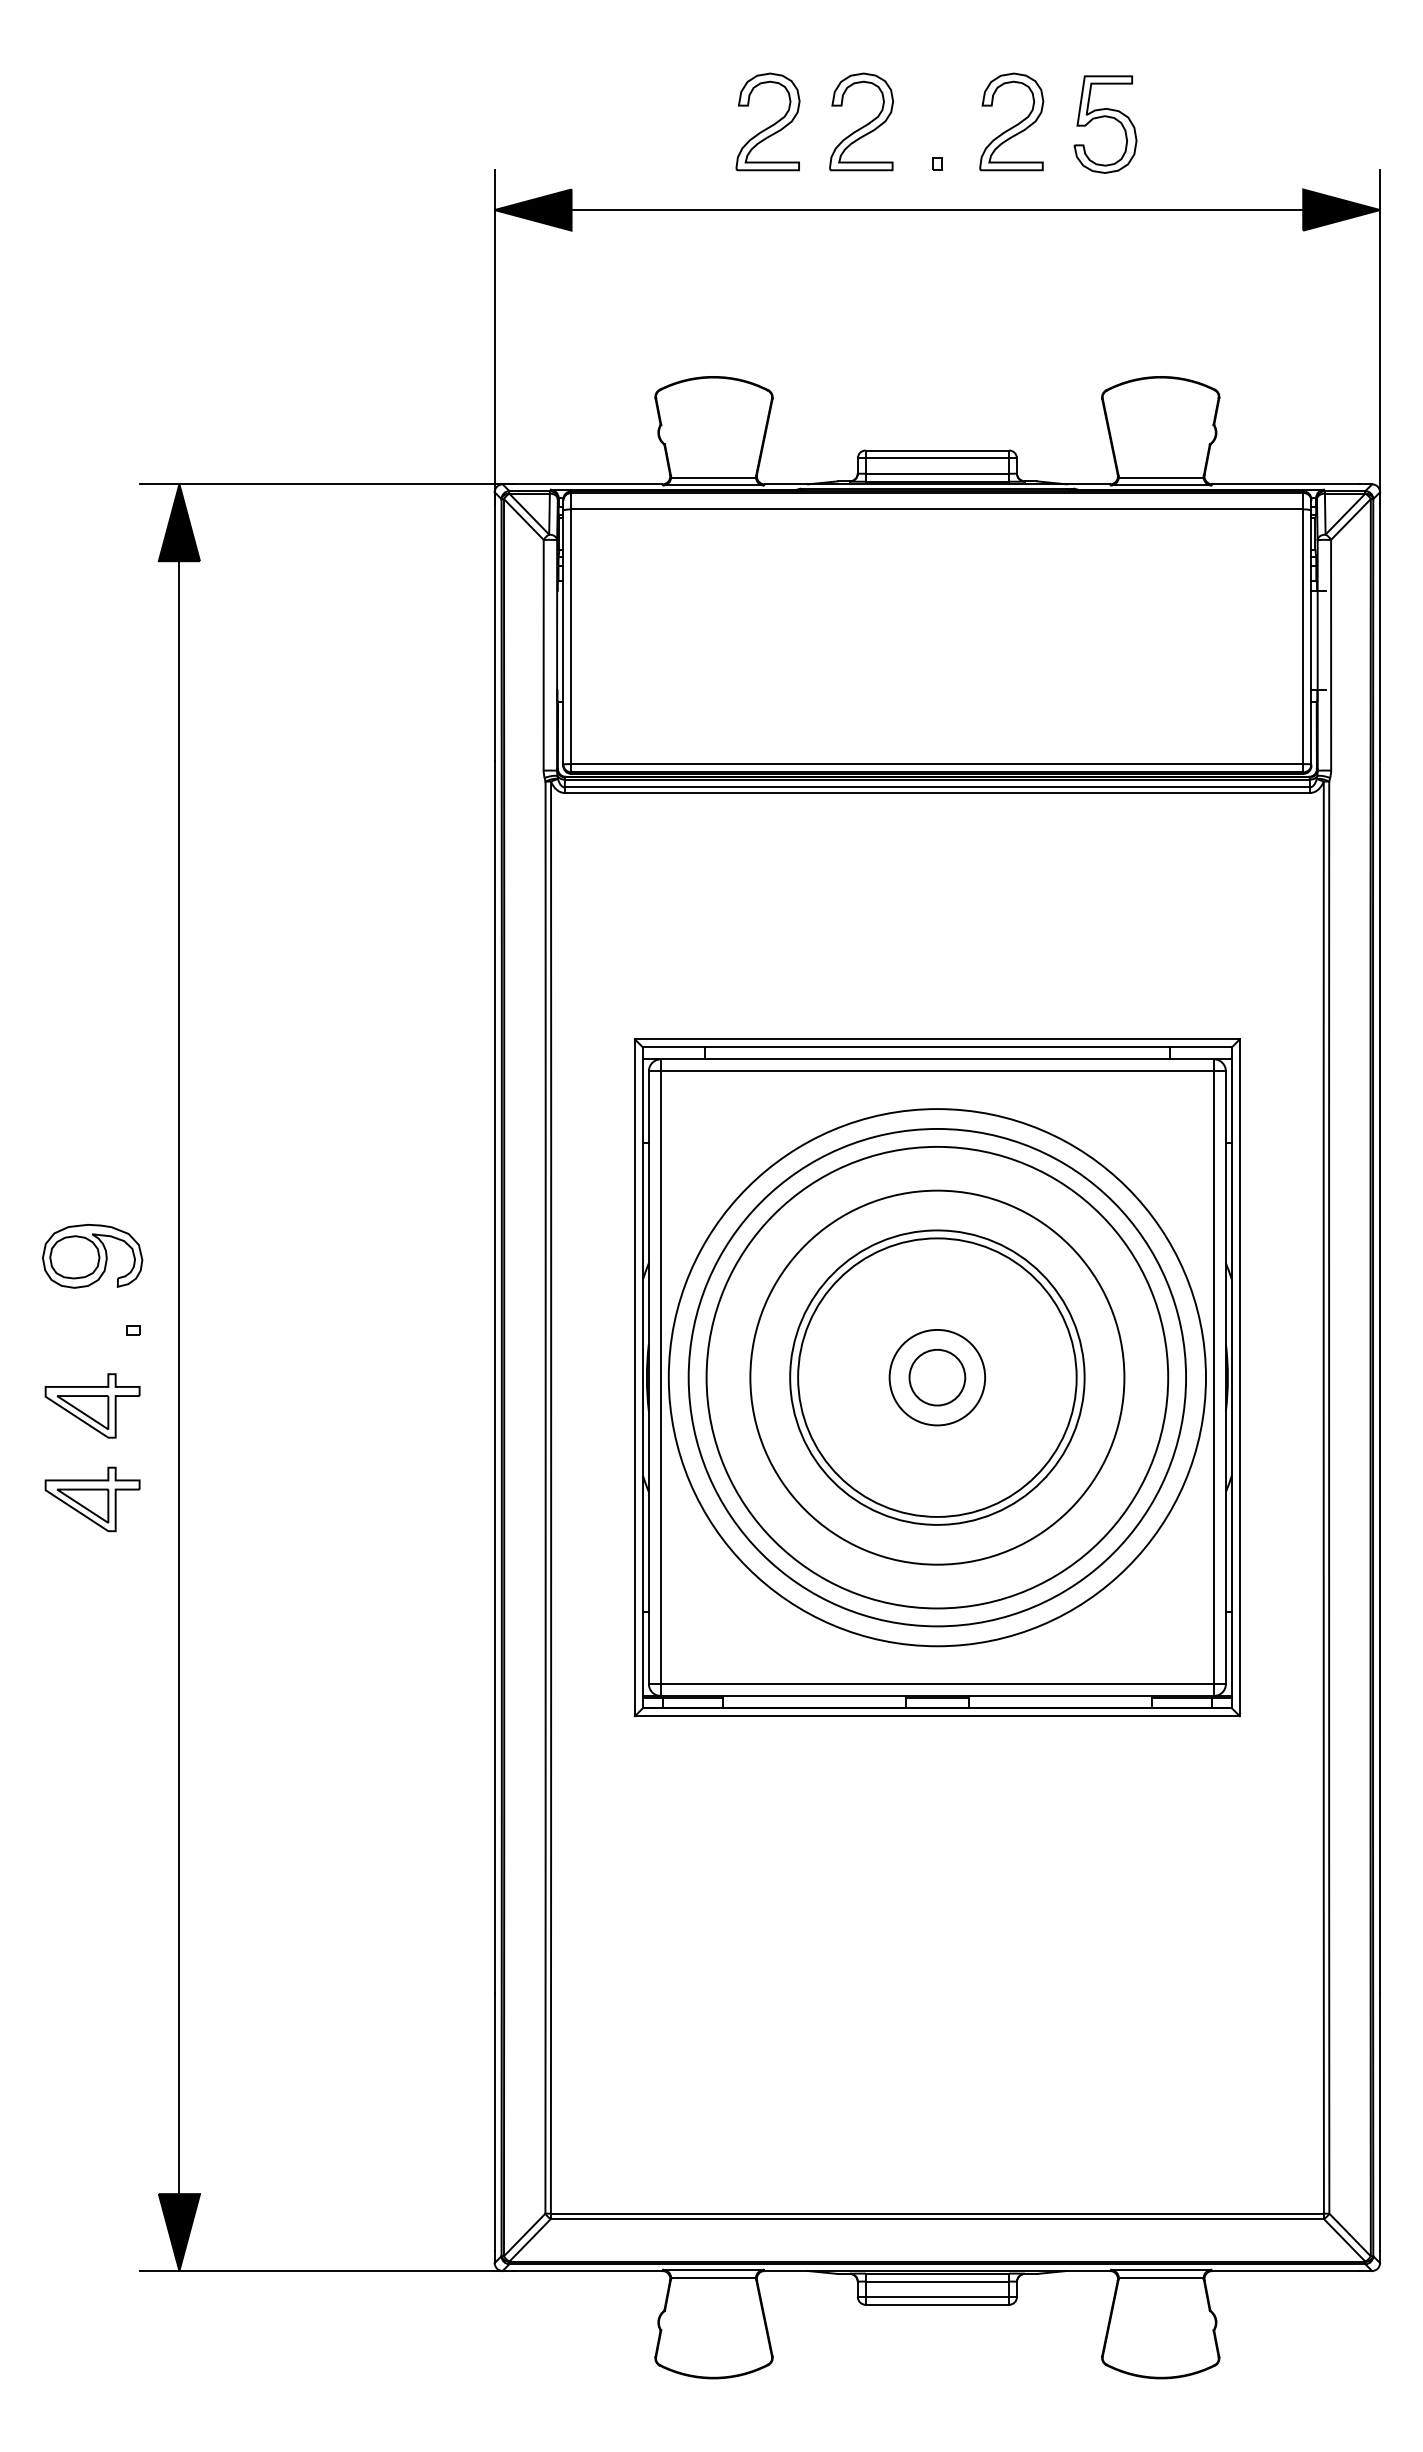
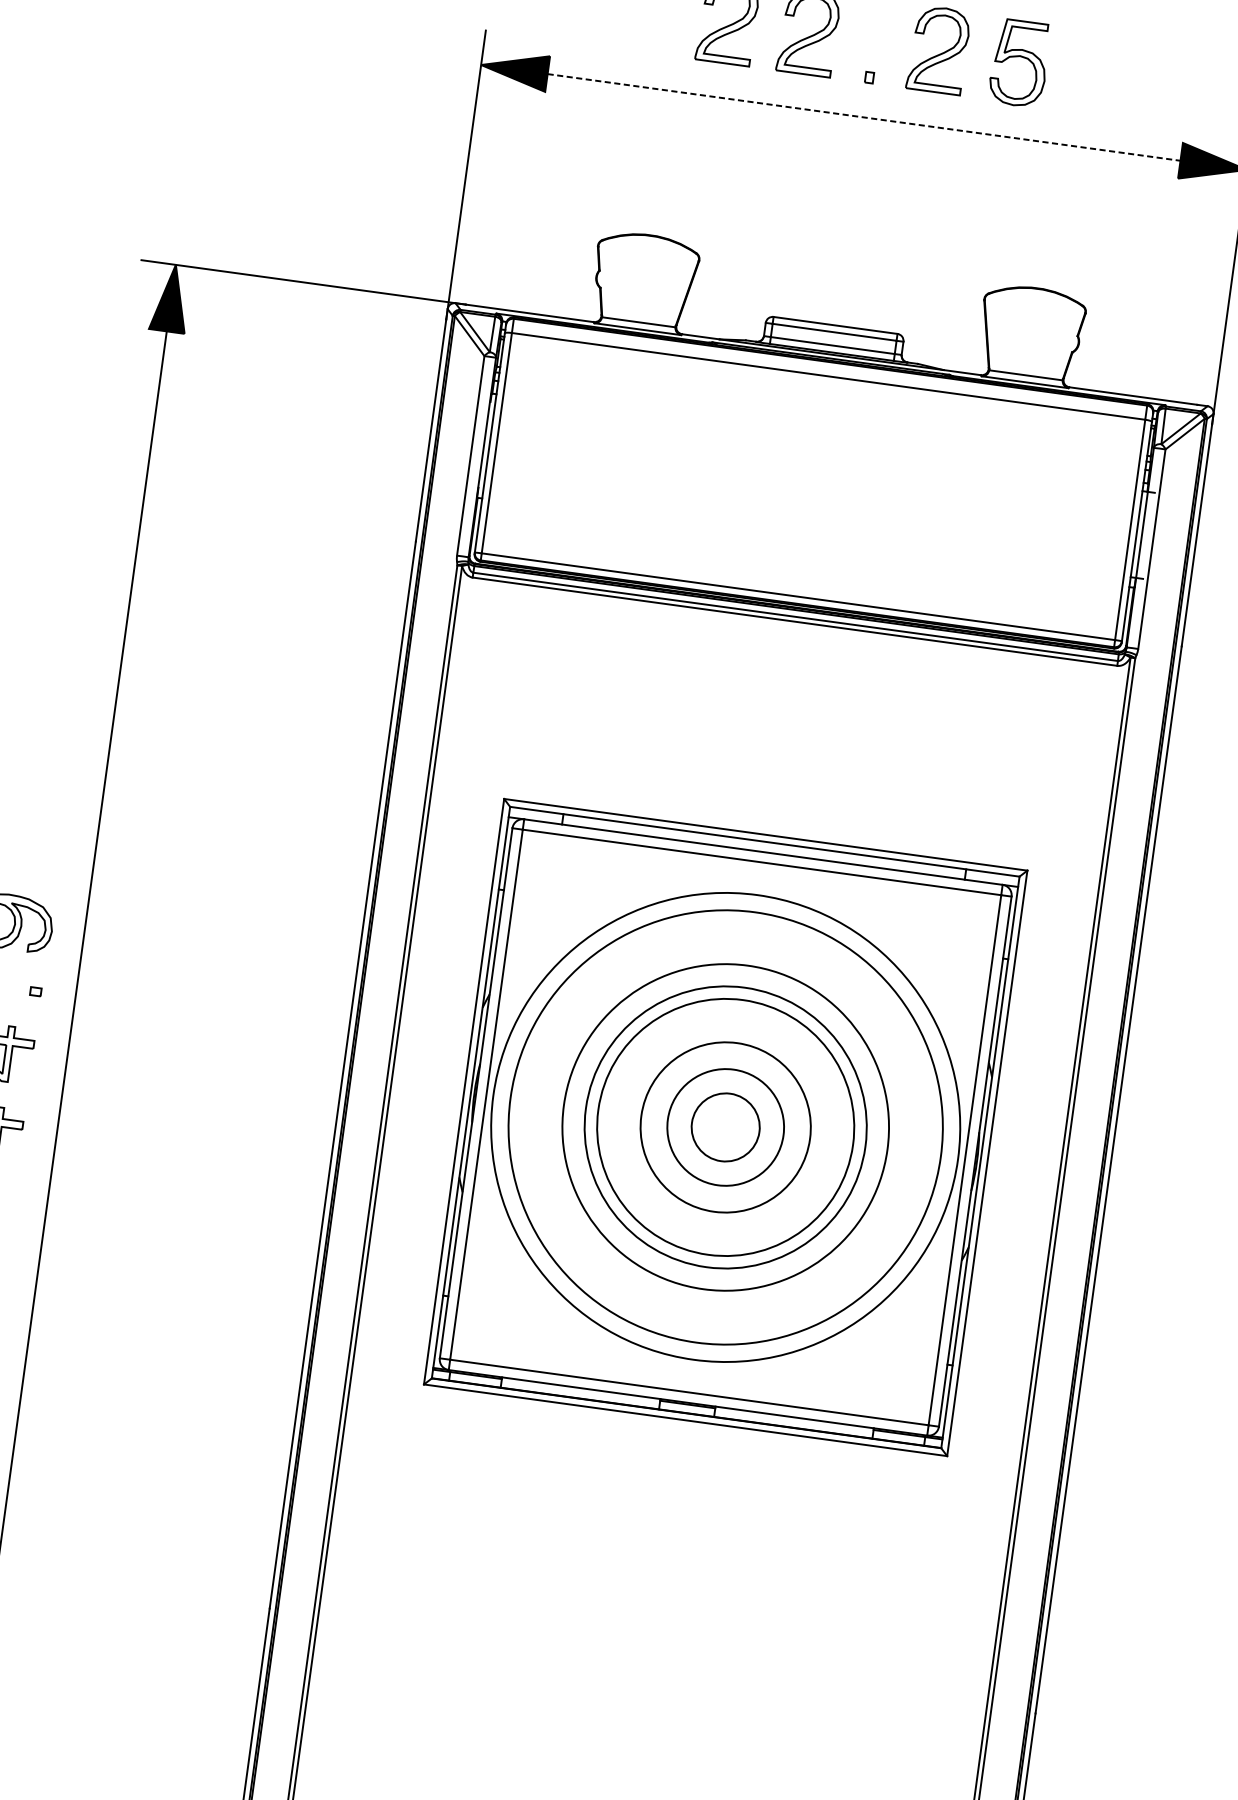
line: (937, 210) -> (864, 117), solid -> dashed
circle: (937, 1377) -> (725, 1127), size x0.7
circle: (937, 1377) -> (725, 1127), size x0.7
circle: (937, 1377) -> (725, 1127), size x1.4
circle: (937, 1377) -> (725, 1127), size x1.4

